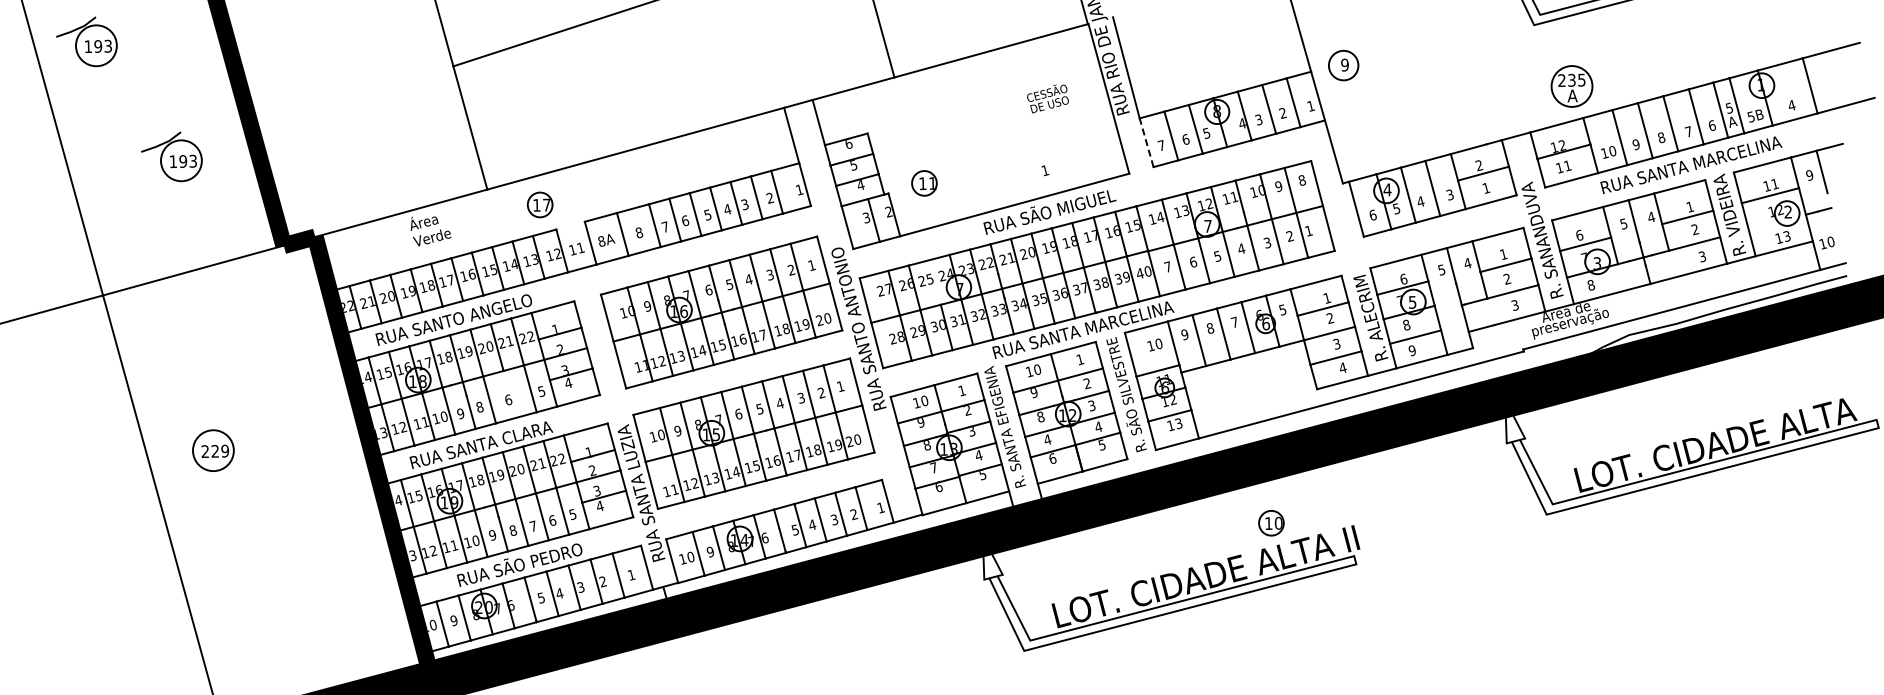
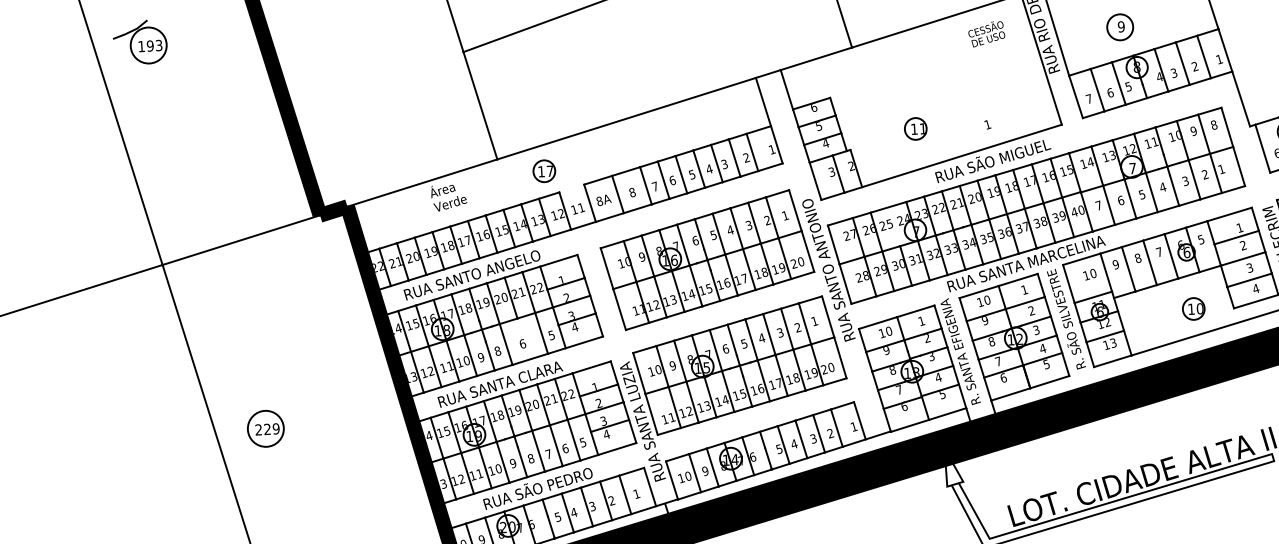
part: (1343, 65) -> (1120, 27), moved
text: (1047, 98) -> (986, 33), moved
line: (1146, 142) -> (1075, 96), dashed -> solid
part: (171, 156) -> (218, 140), removed
part: (924, 183) -> (915, 129), moved
text: (1047, 439) -> (998, 361), 4 -> 7
part: (213, 450) -> (265, 428), moved
part: (1271, 523) -> (1193, 309), moved

